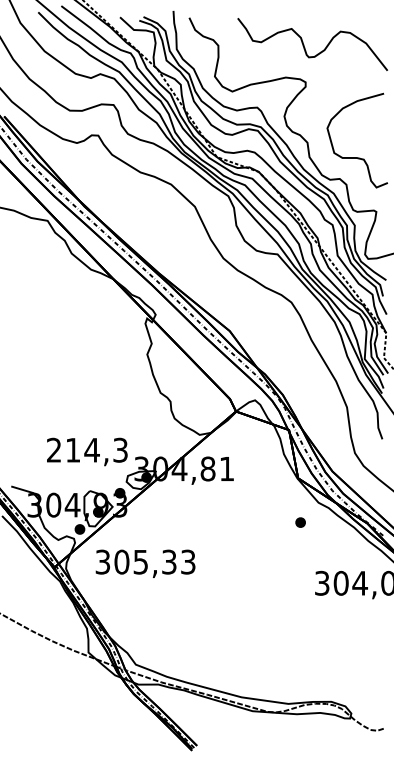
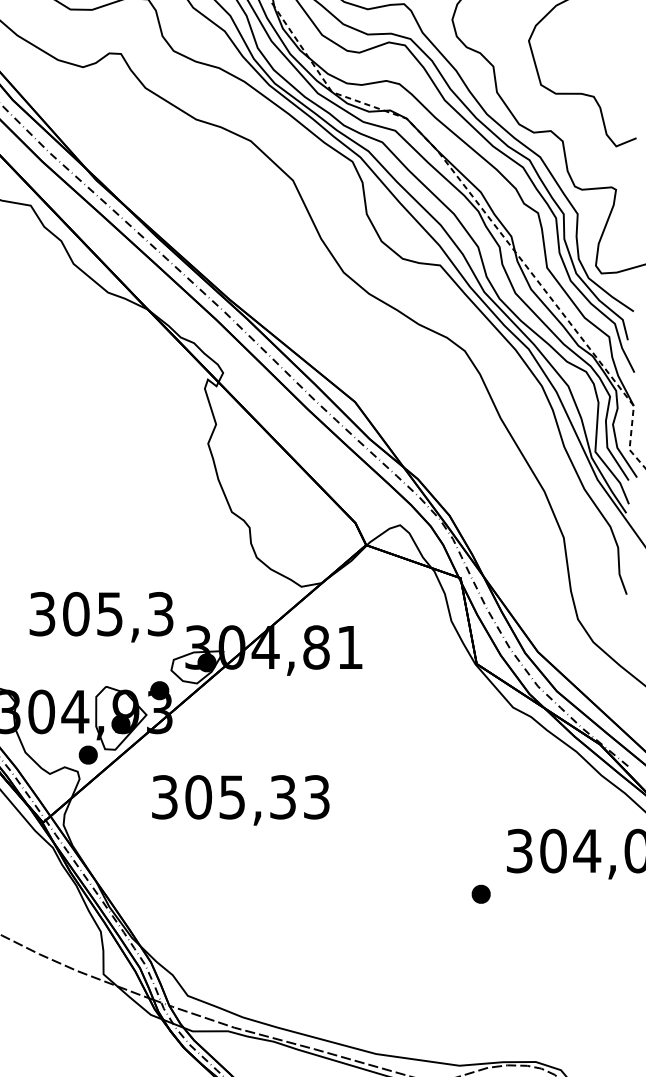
text: (73, 449) -> (76, 612), 214,3 -> 305,3
part: (300, 522) -> (480, 894), moved
text: (145, 563) -> (240, 799), moved

